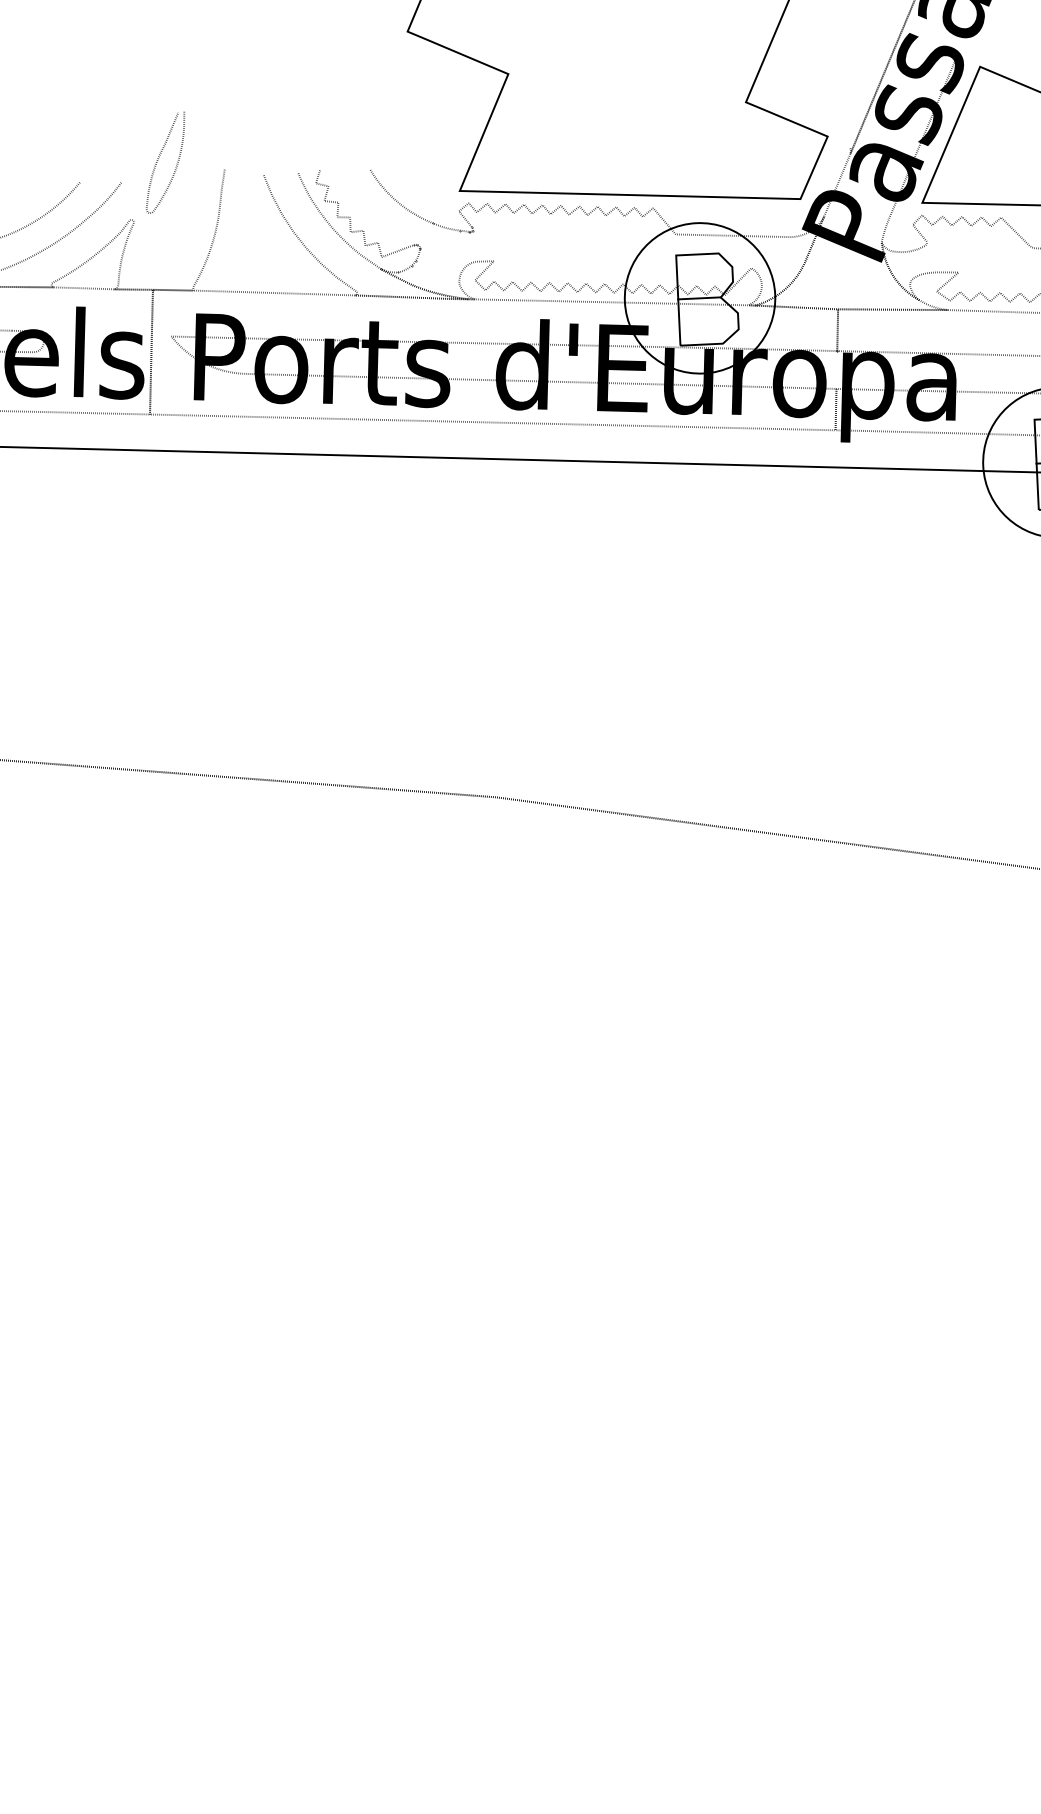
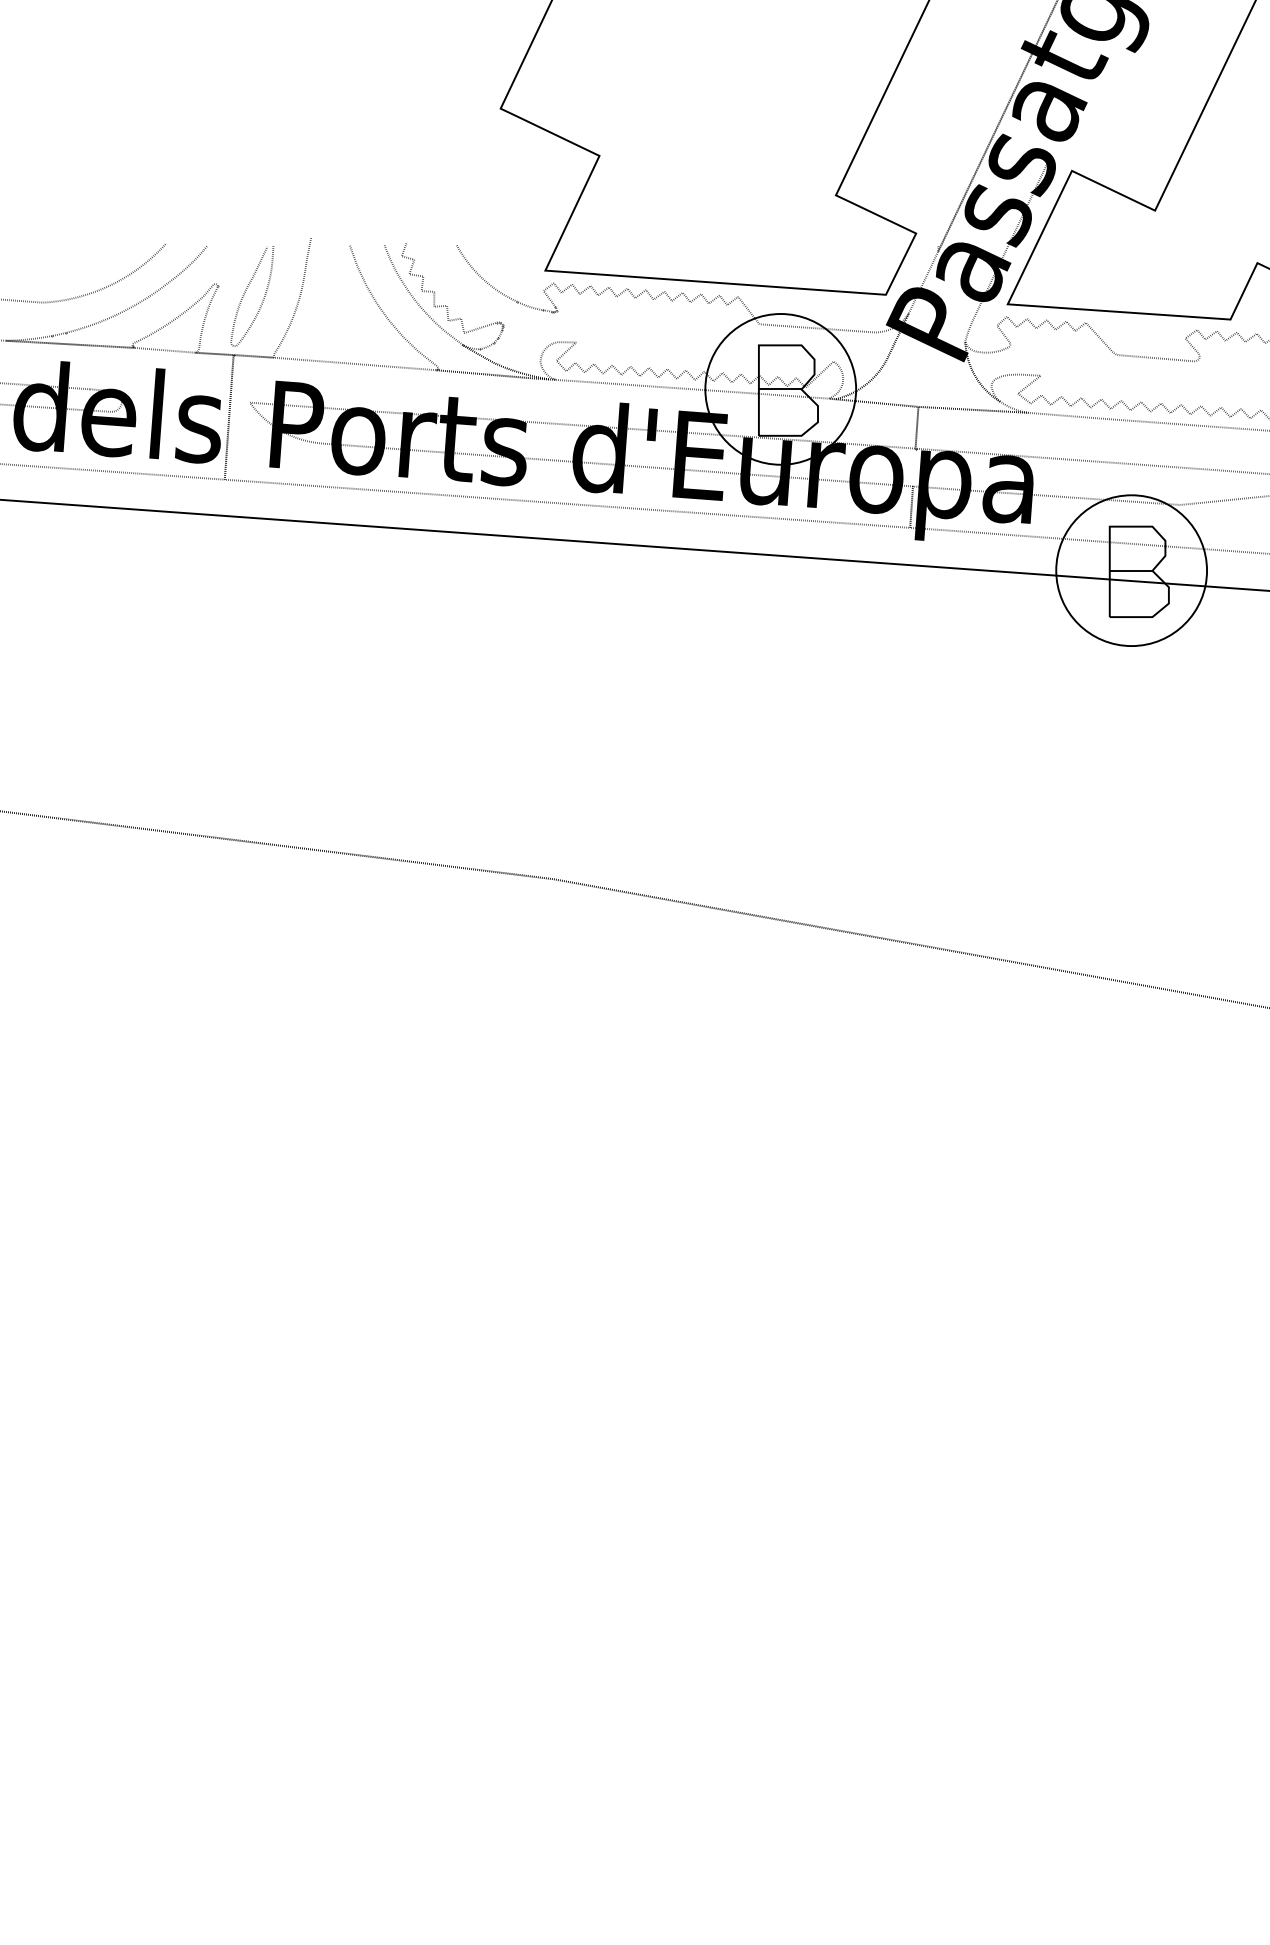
curve: (158, 159) -> (245, 292), moved

